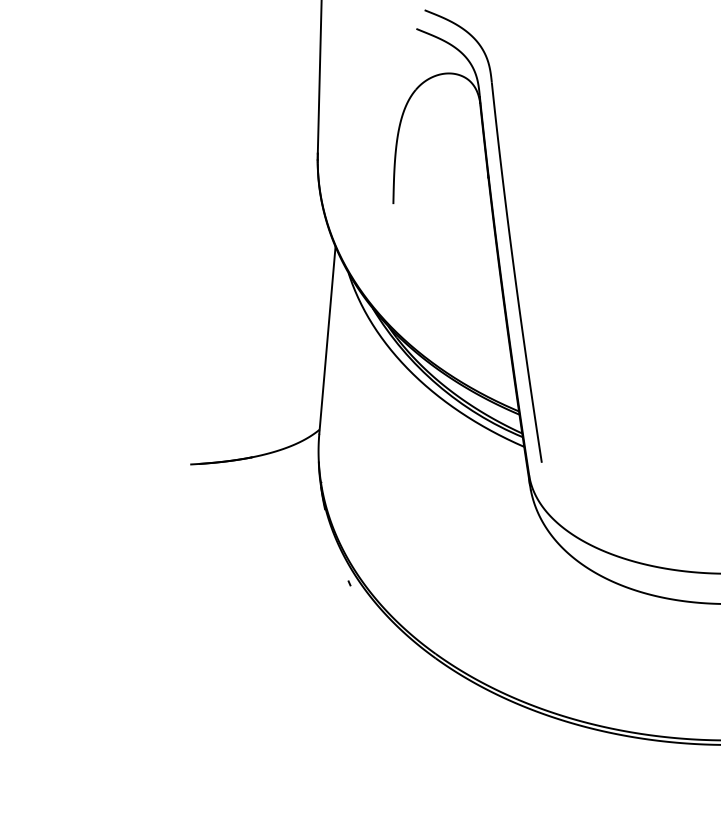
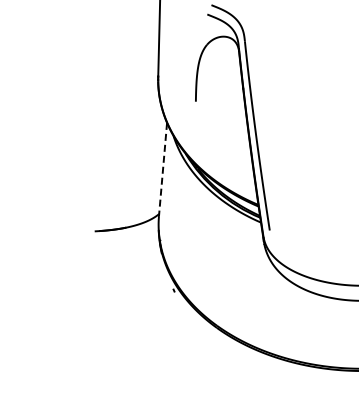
line: (328, 340) -> (163, 169), solid -> dashed

